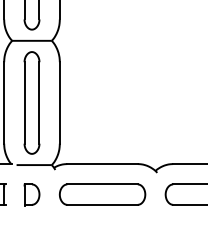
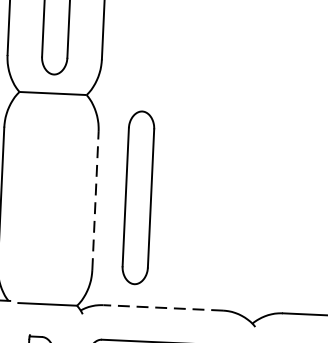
part: (31, 102) -> (137, 197), moved
line: (59, 102) -> (94, 200), solid -> dashed
line: (102, 164) -> (163, 308), solid -> dashed

